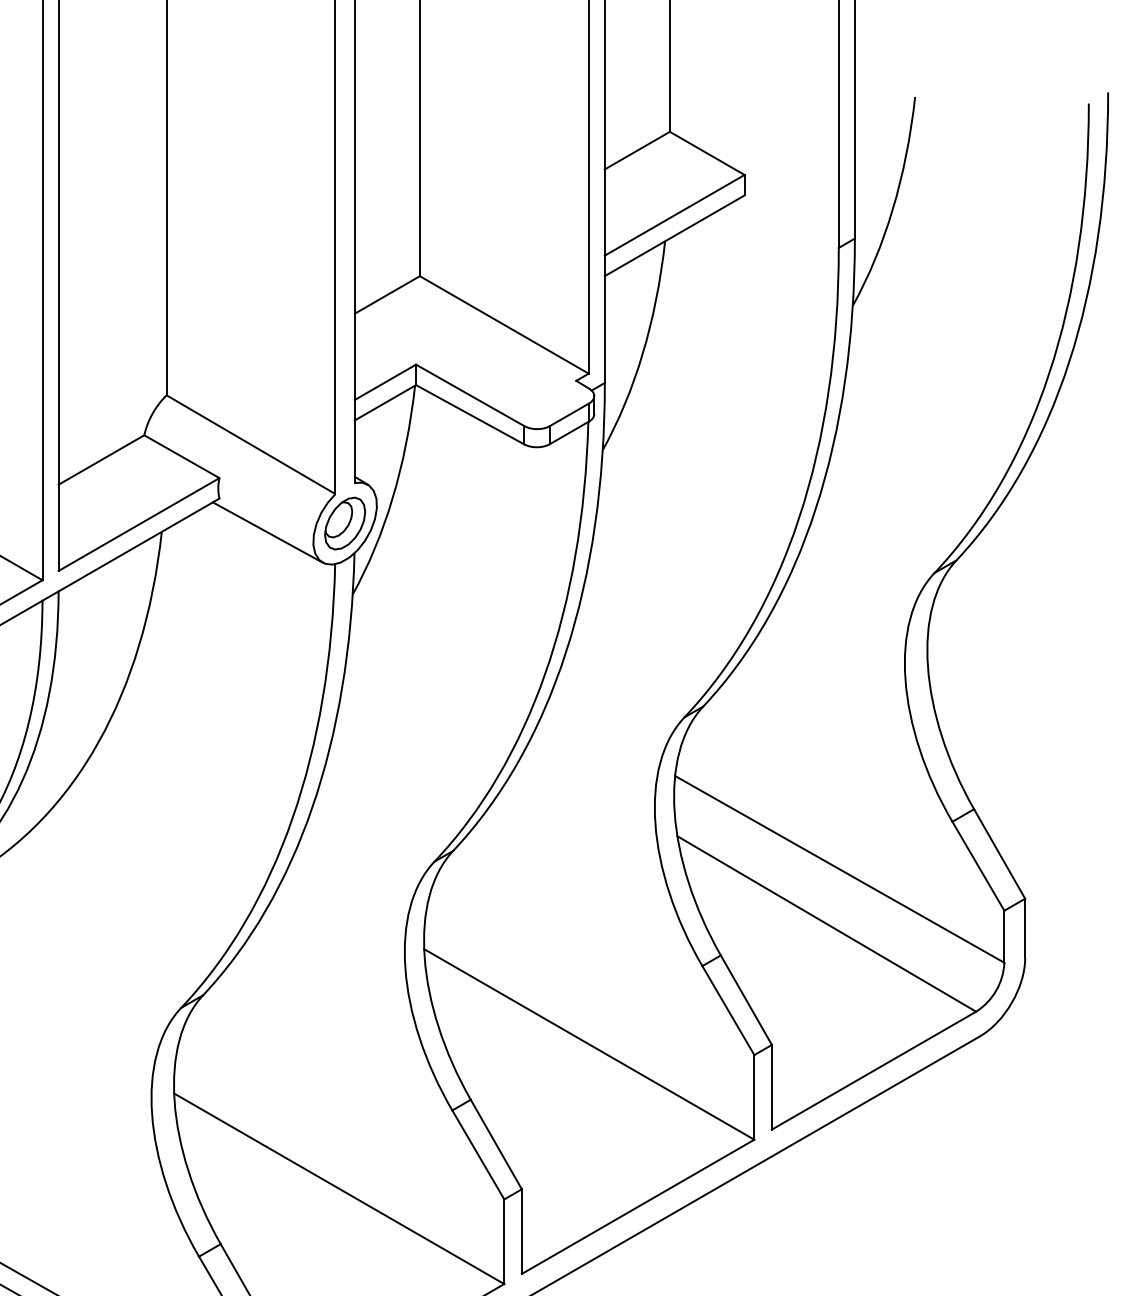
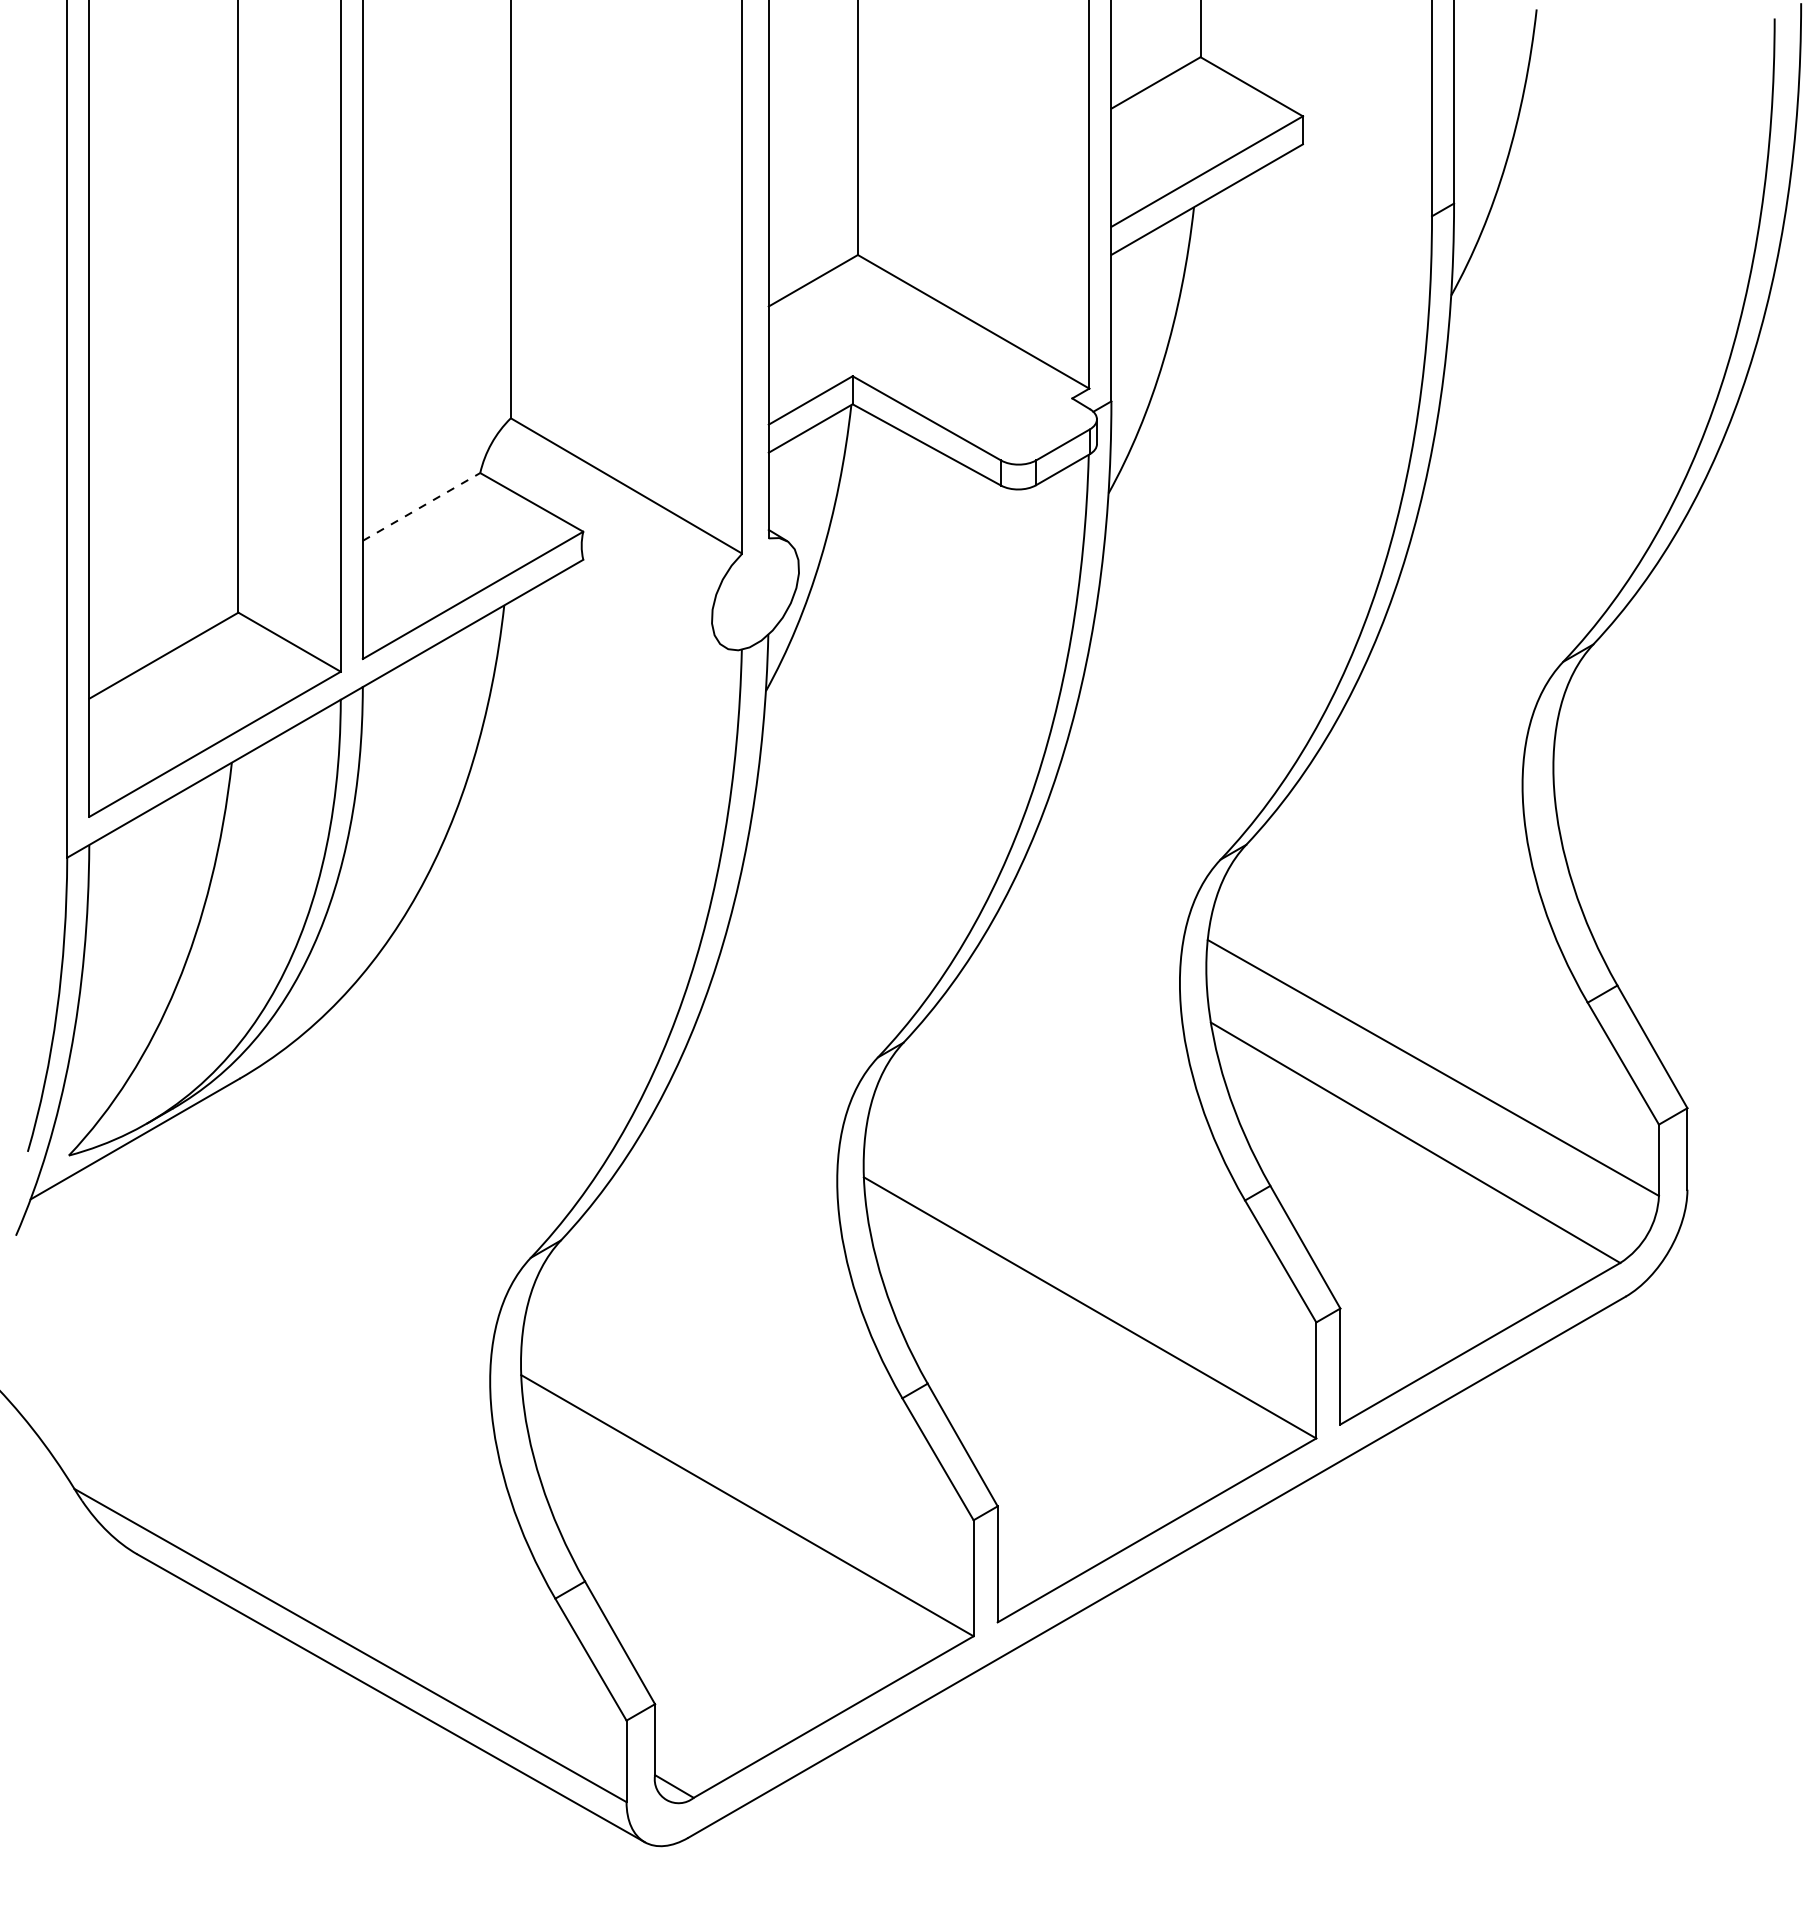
line: (101, 459) -> (421, 506), solid -> dashed
part: (345, 523) -> (755, 593), removed
line: (267, 532) -> (649, 606), removed

